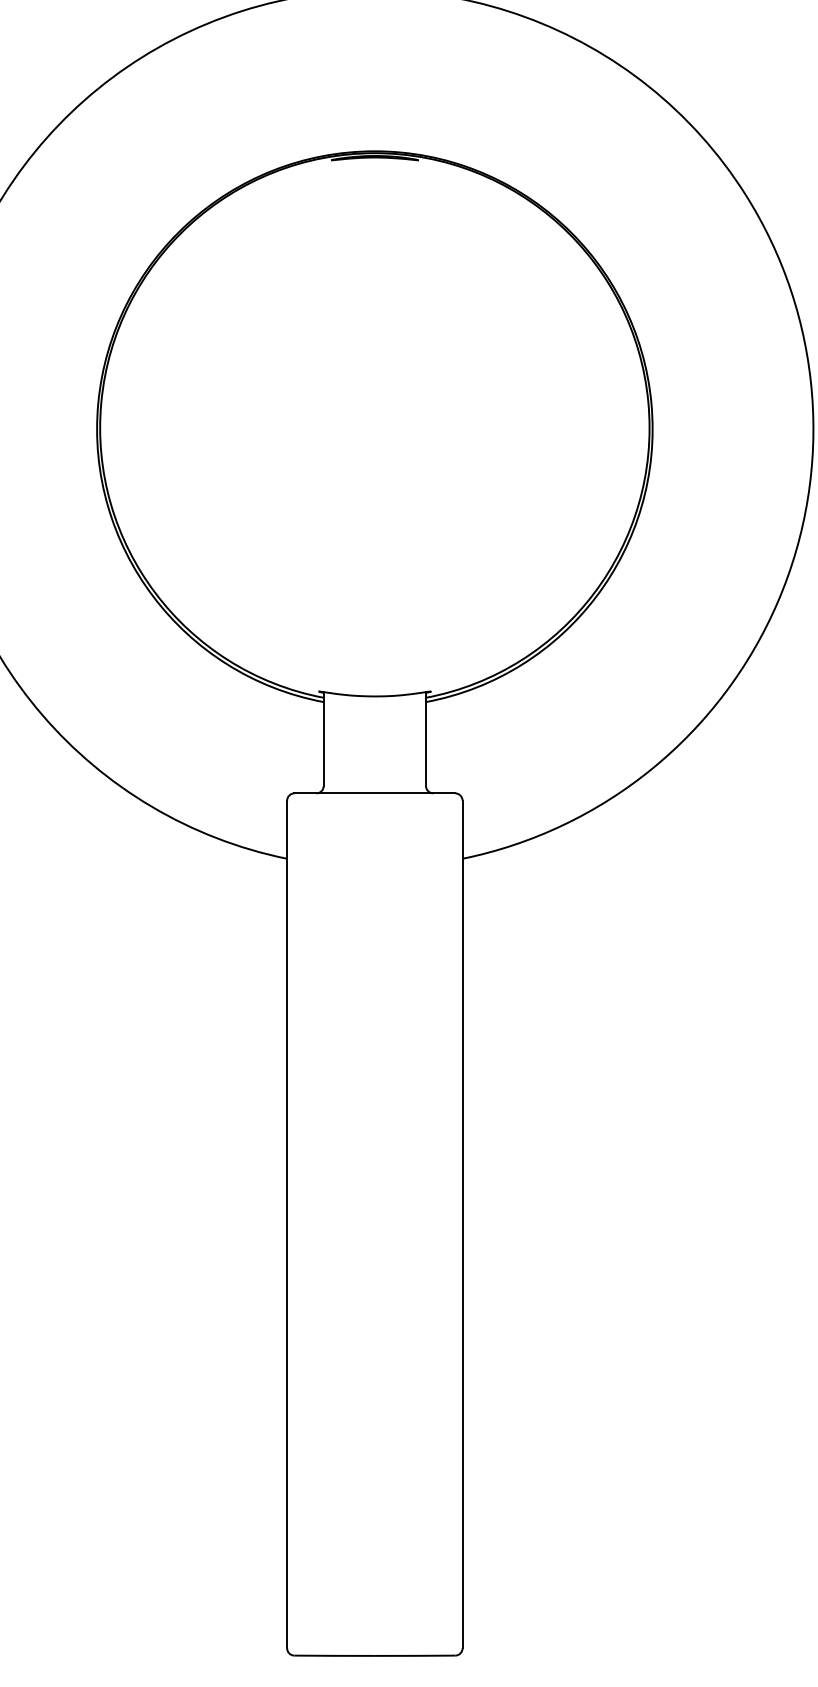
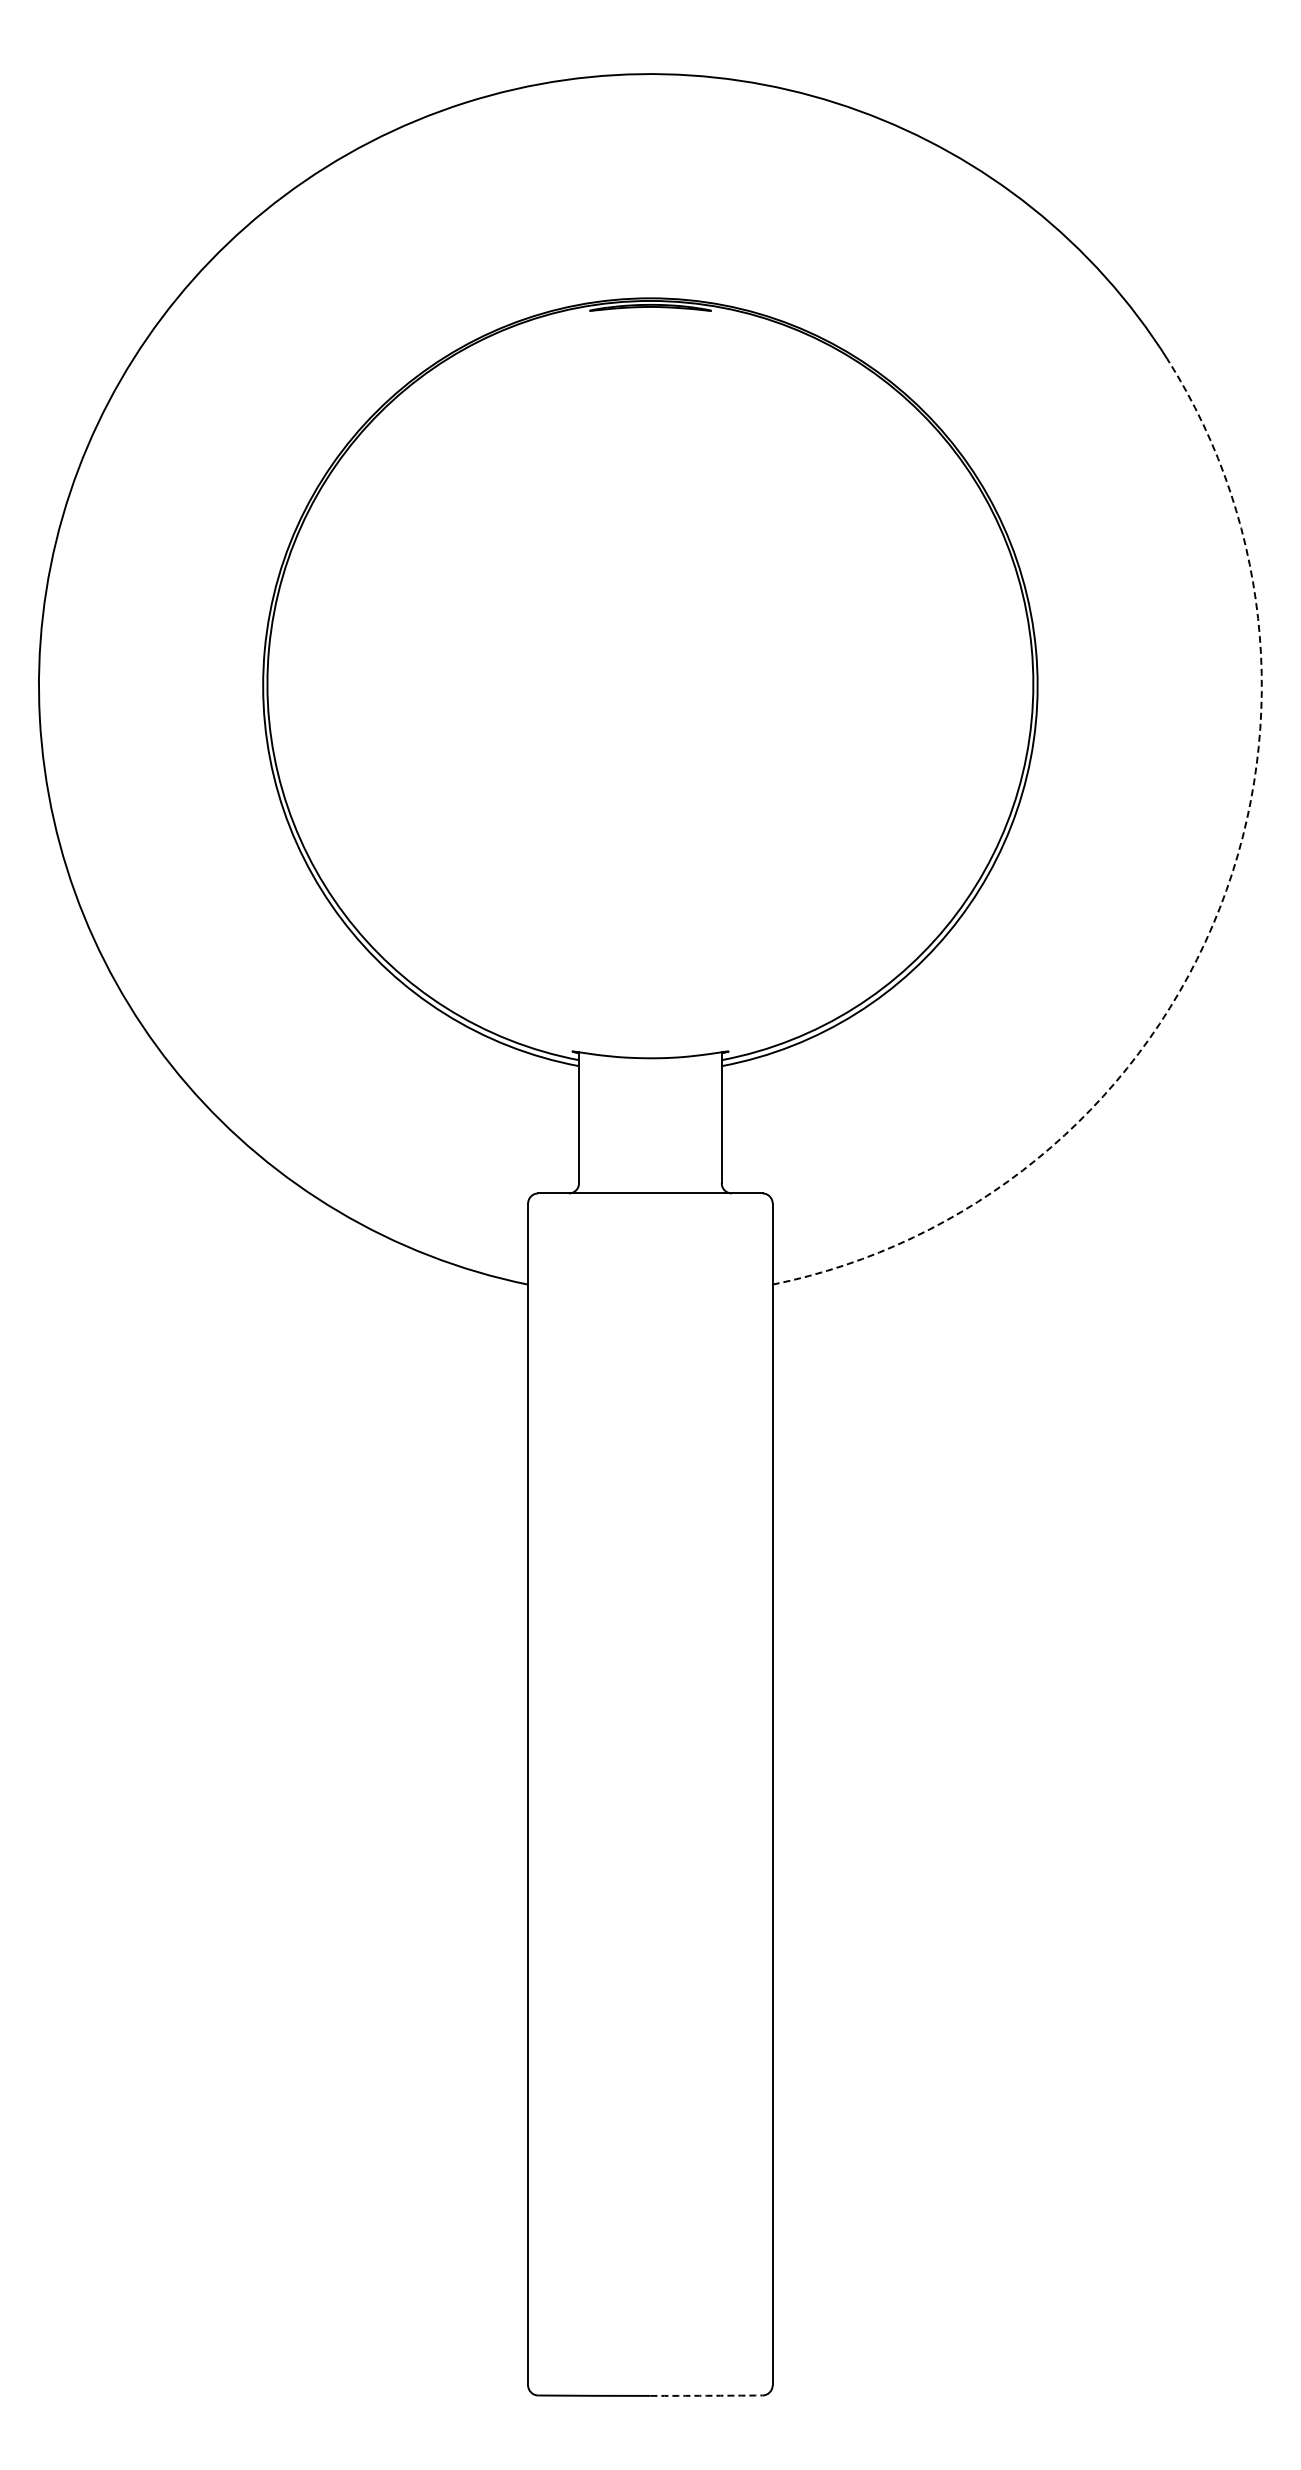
arc: (778, 601) -> (1212, 925), solid -> dashed
arc: (415, 1655) -> (706, 2395), solid -> dashed

